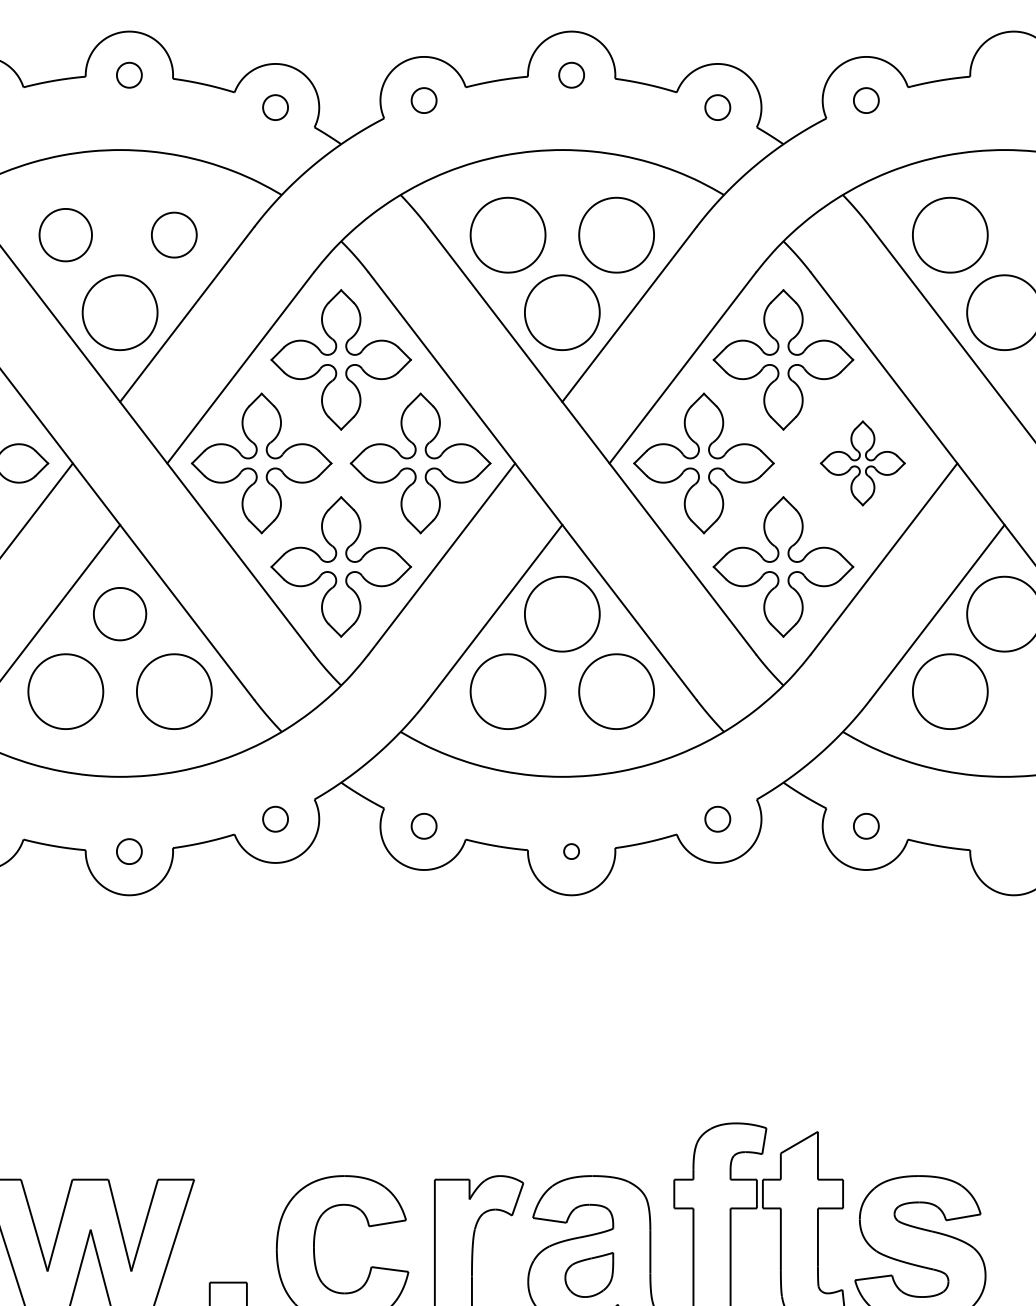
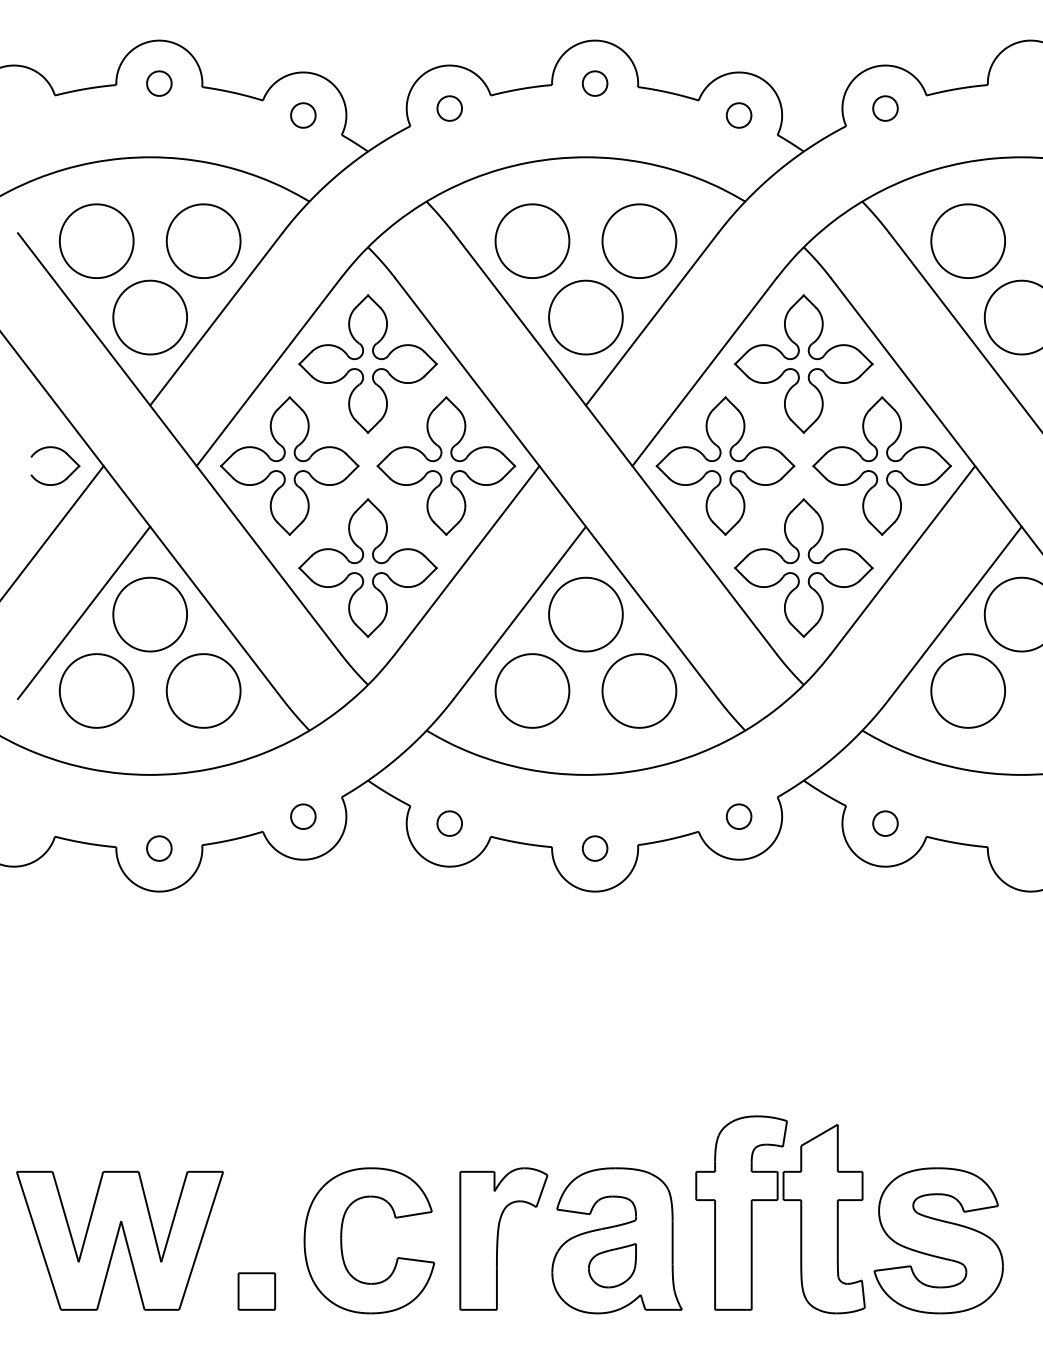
part: (65, 234) -> (96, 240), size x1.43
part: (174, 234) -> (203, 240), size x1.67
part: (862, 462) -> (881, 465), size x1.67
part: (119, 614) -> (149, 614), size x1.43
part: (571, 851) -> (594, 848), size x1.67

